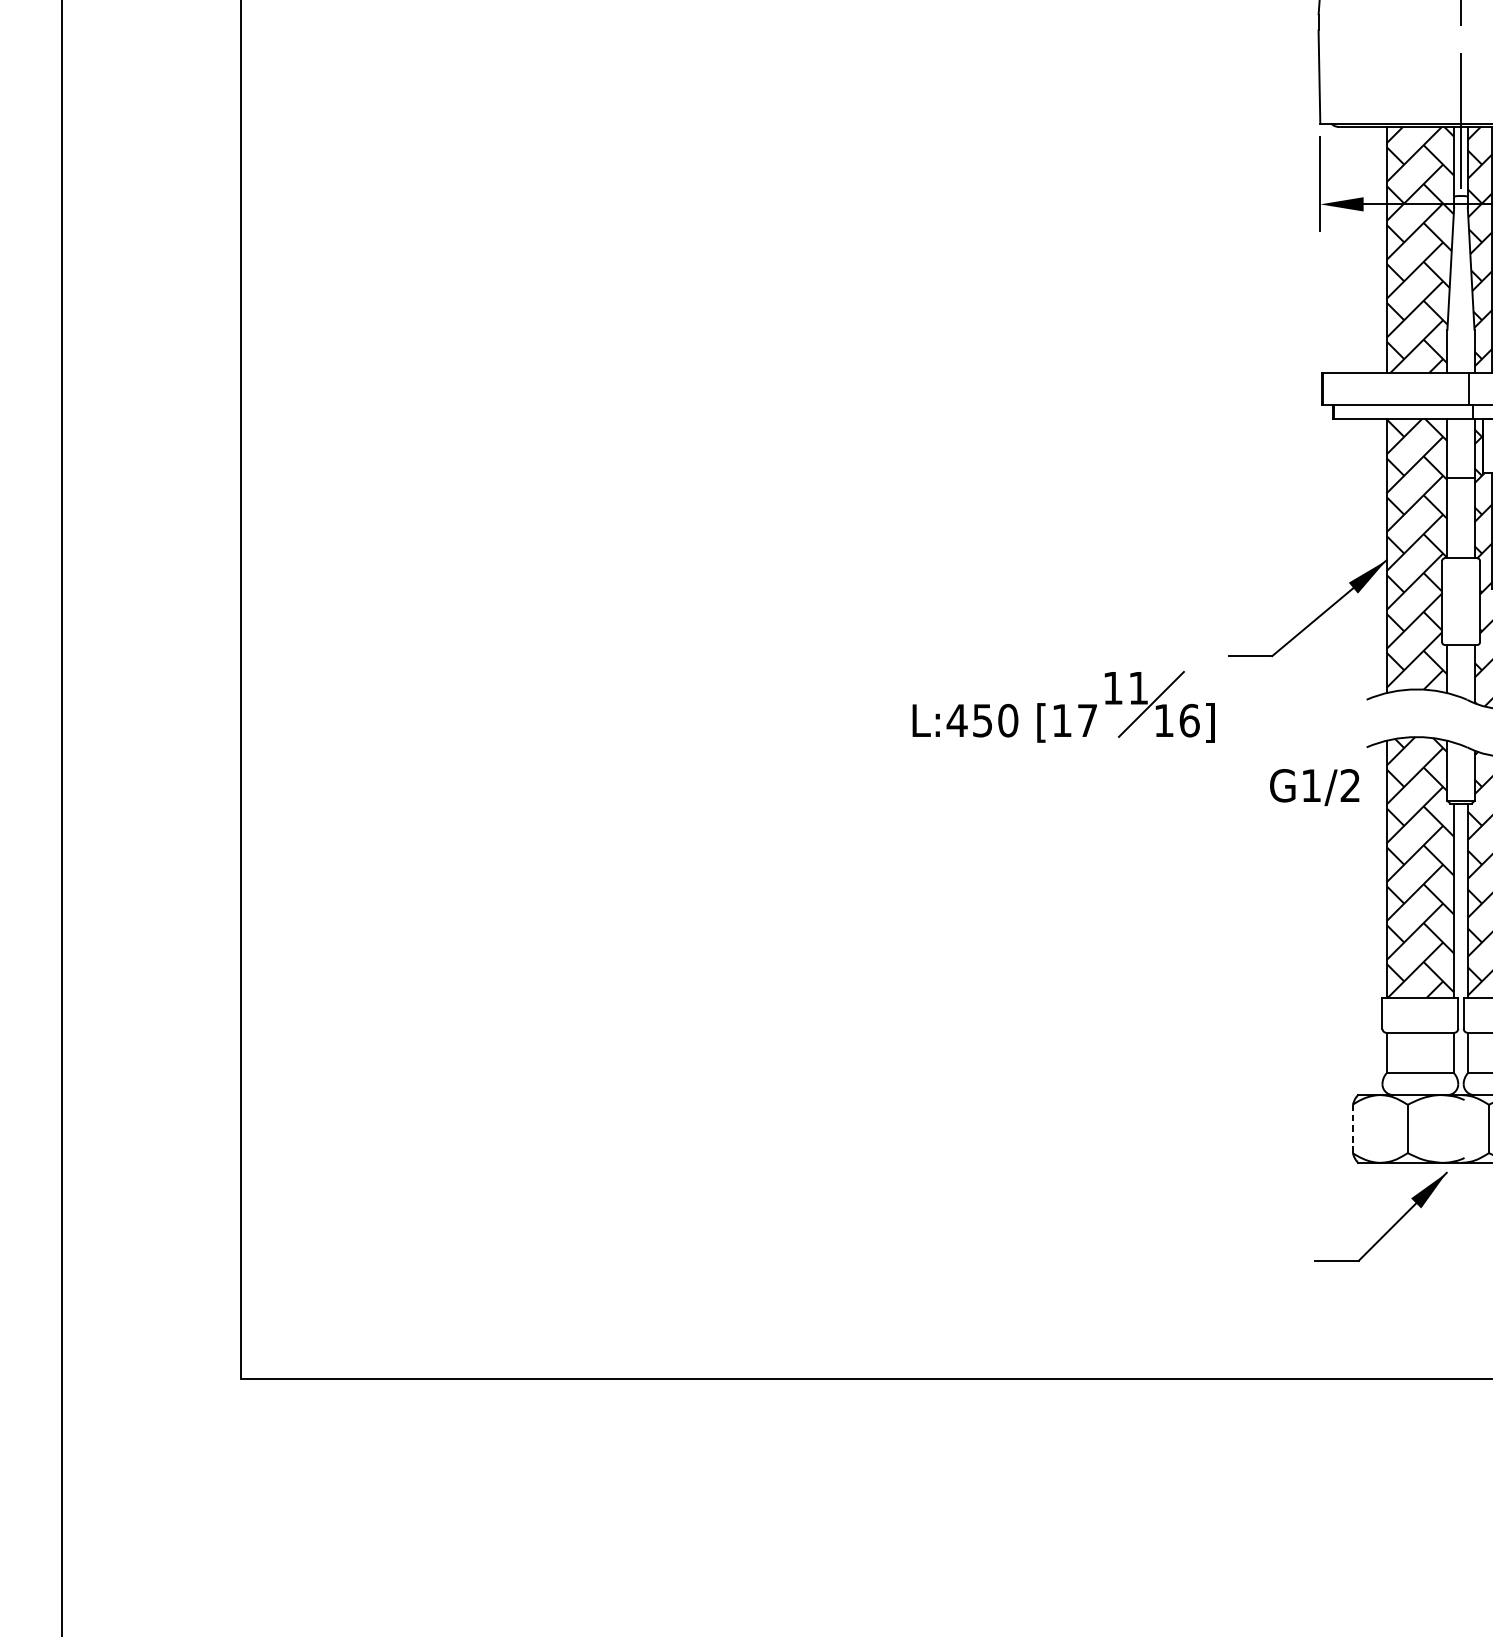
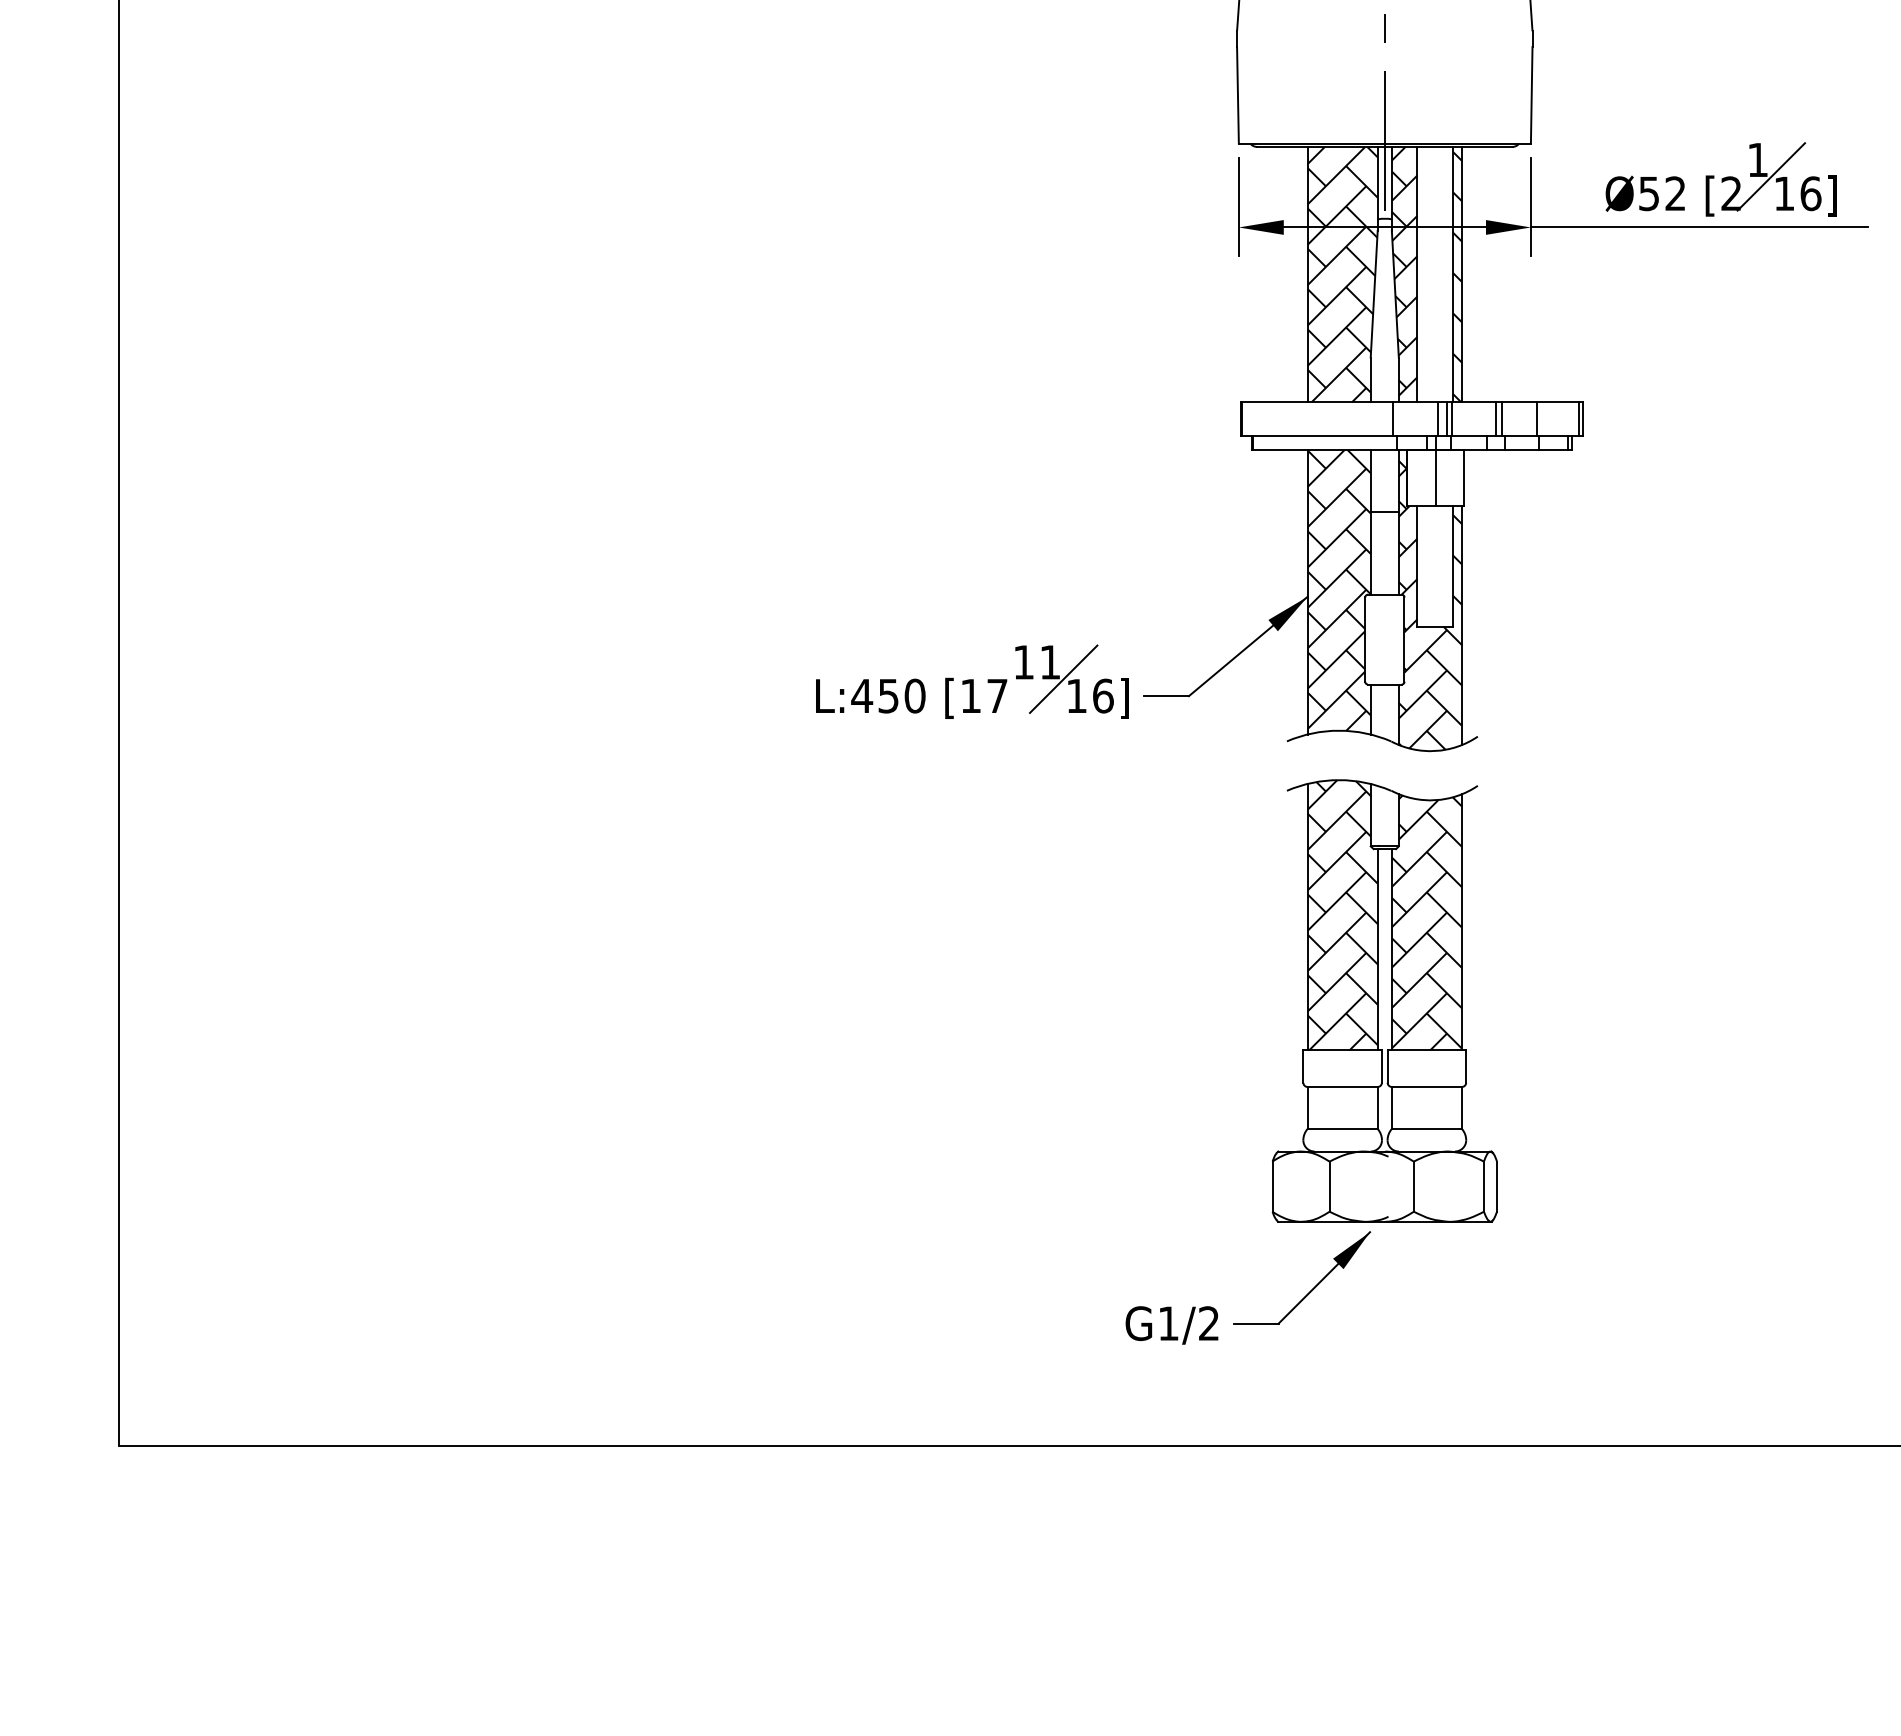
part: (1063, 706) -> (972, 681), moved
text: (1314, 787) -> (1171, 1325), moved
line: (1352, 1128) -> (1272, 1186), dashed -> solid

